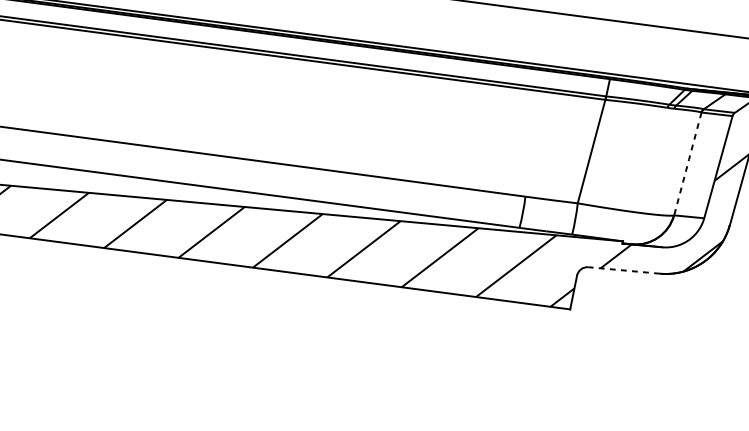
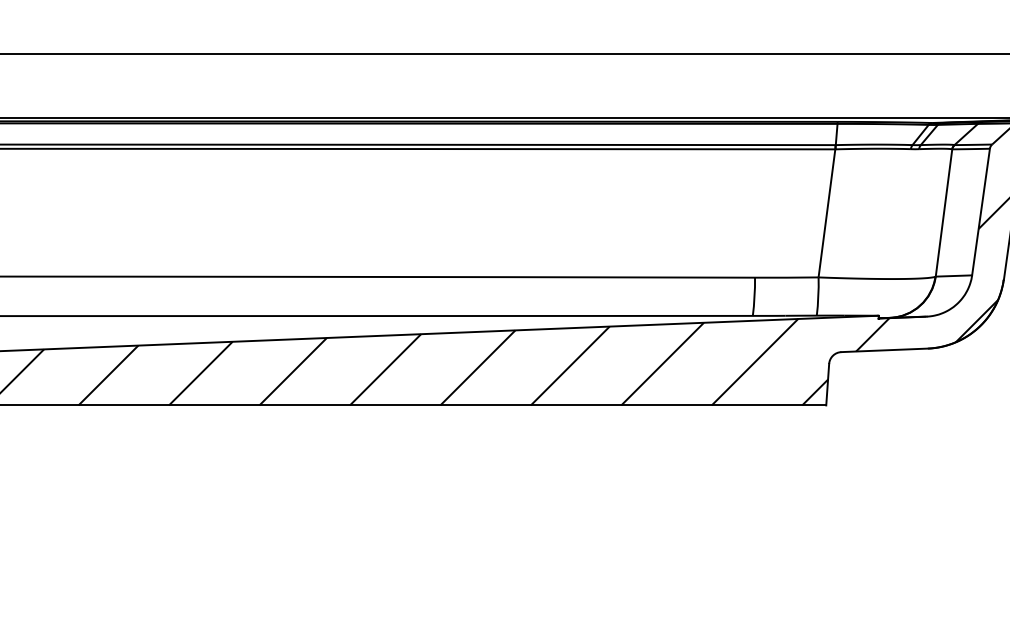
line: (688, 164) -> (944, 213), dashed -> solid
line: (624, 270) -> (884, 350), dashed -> solid

